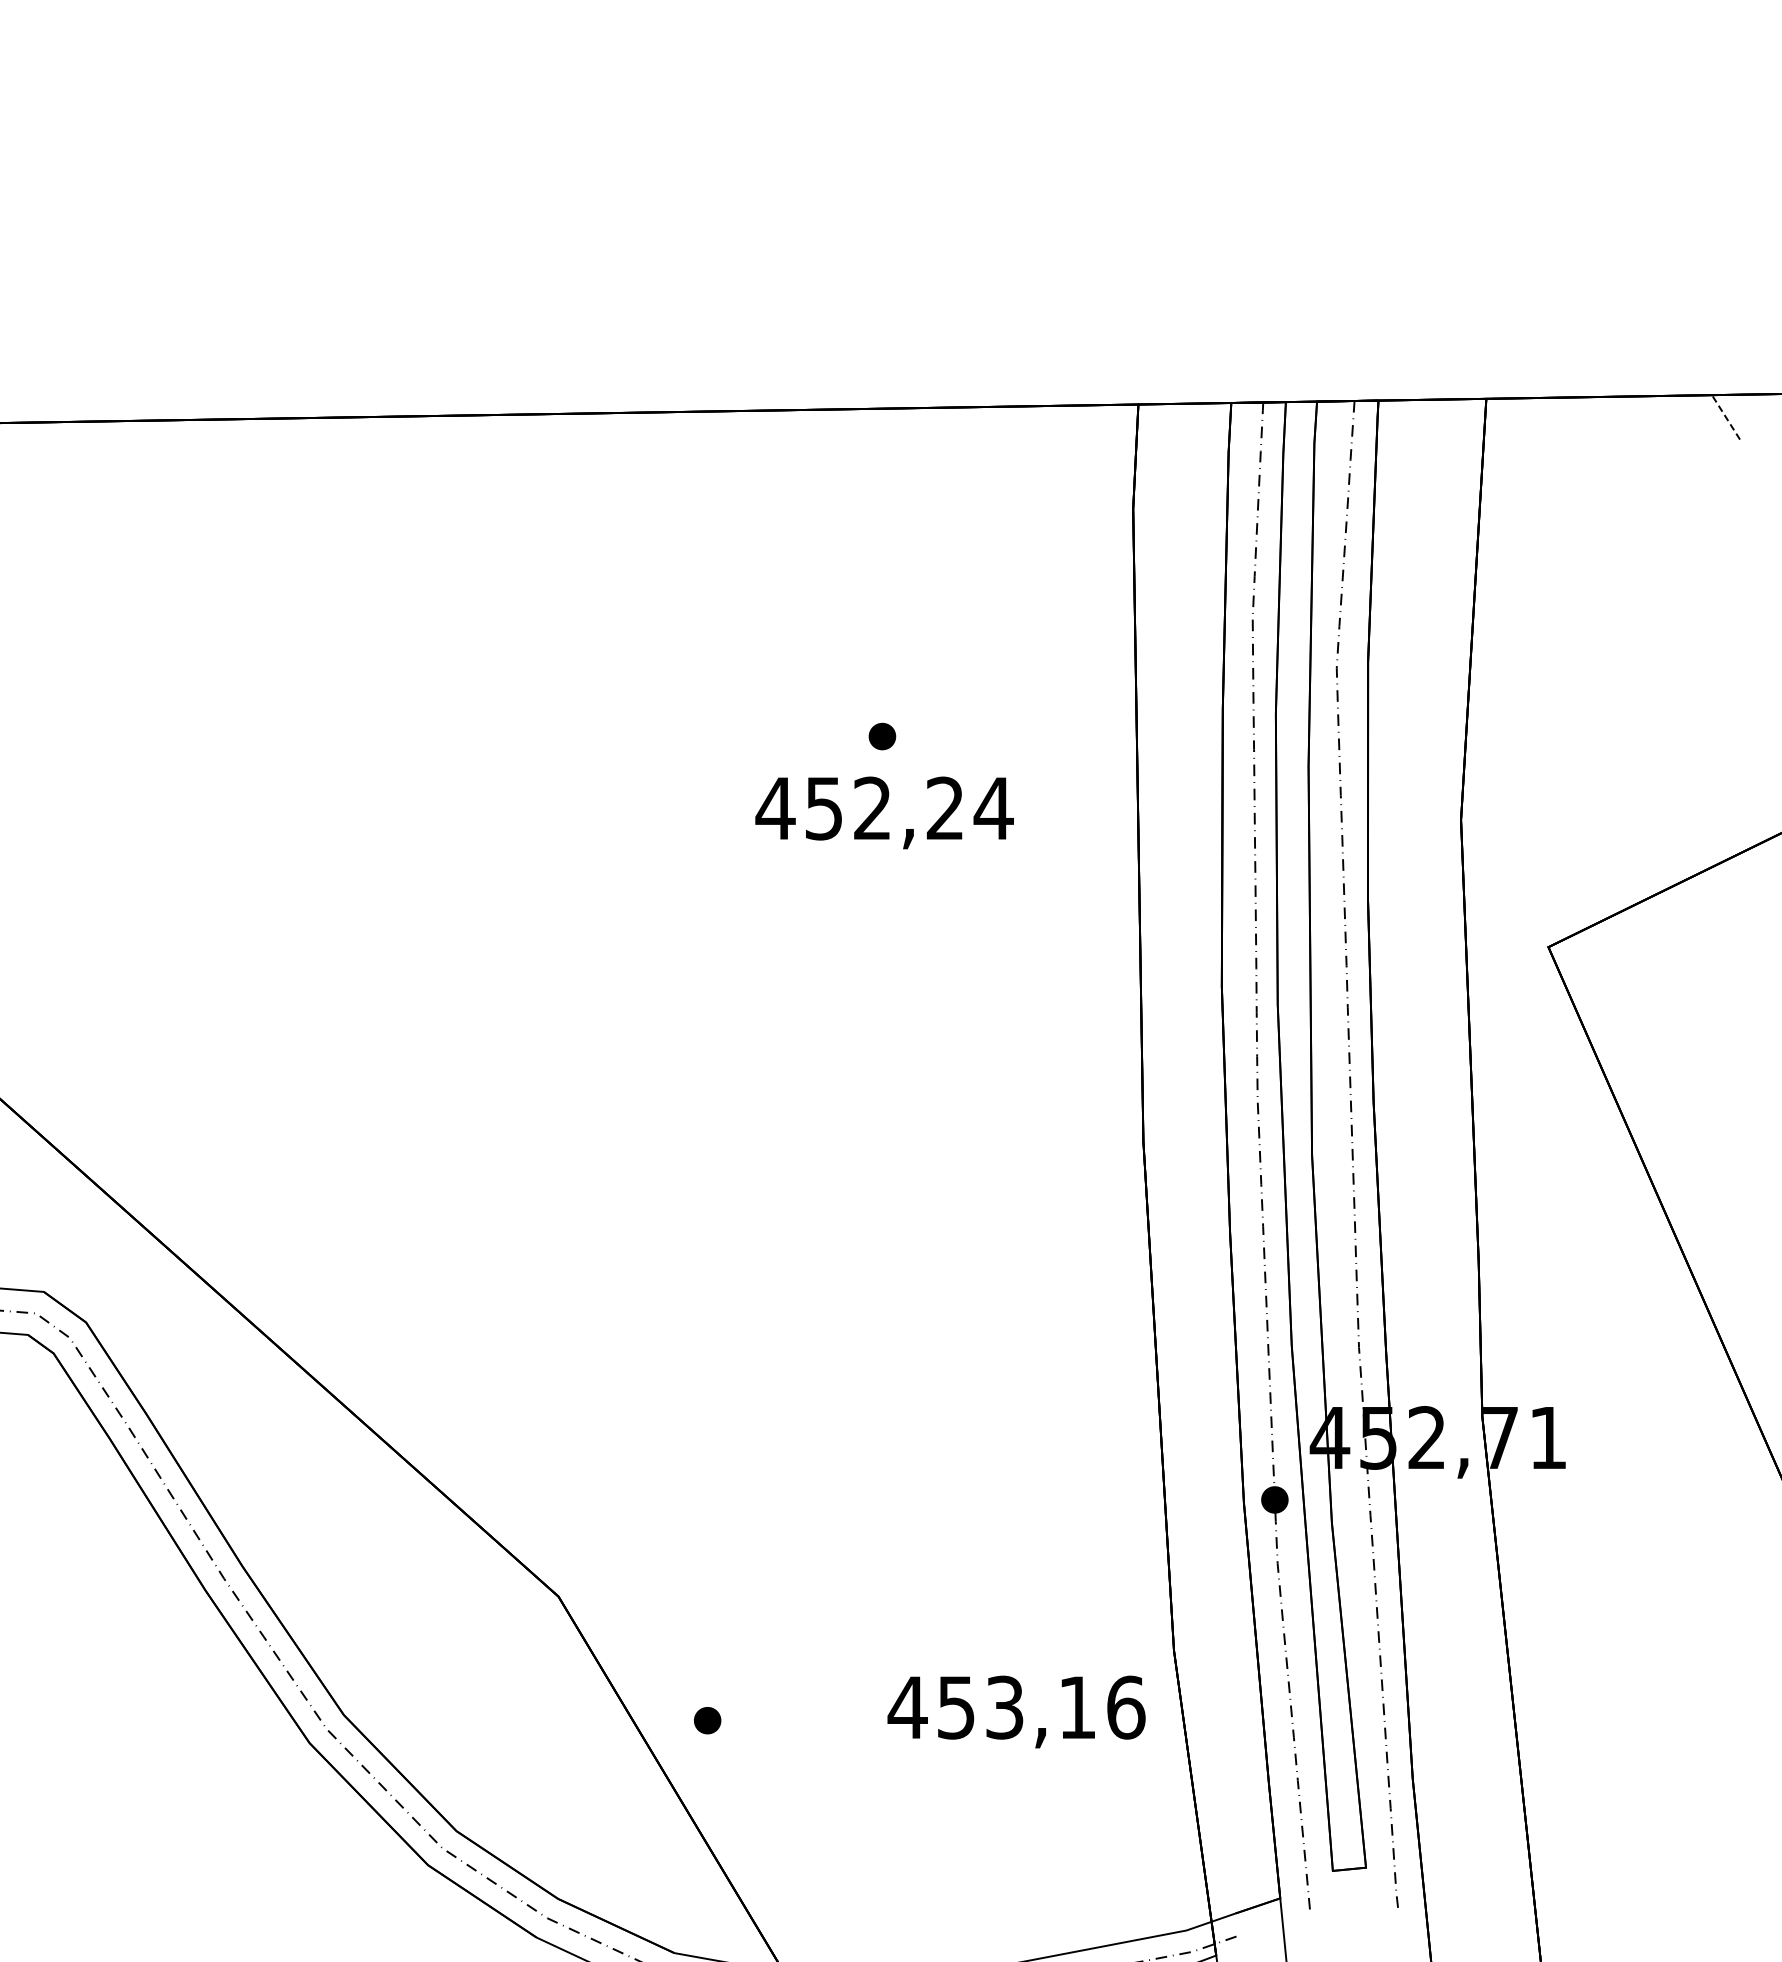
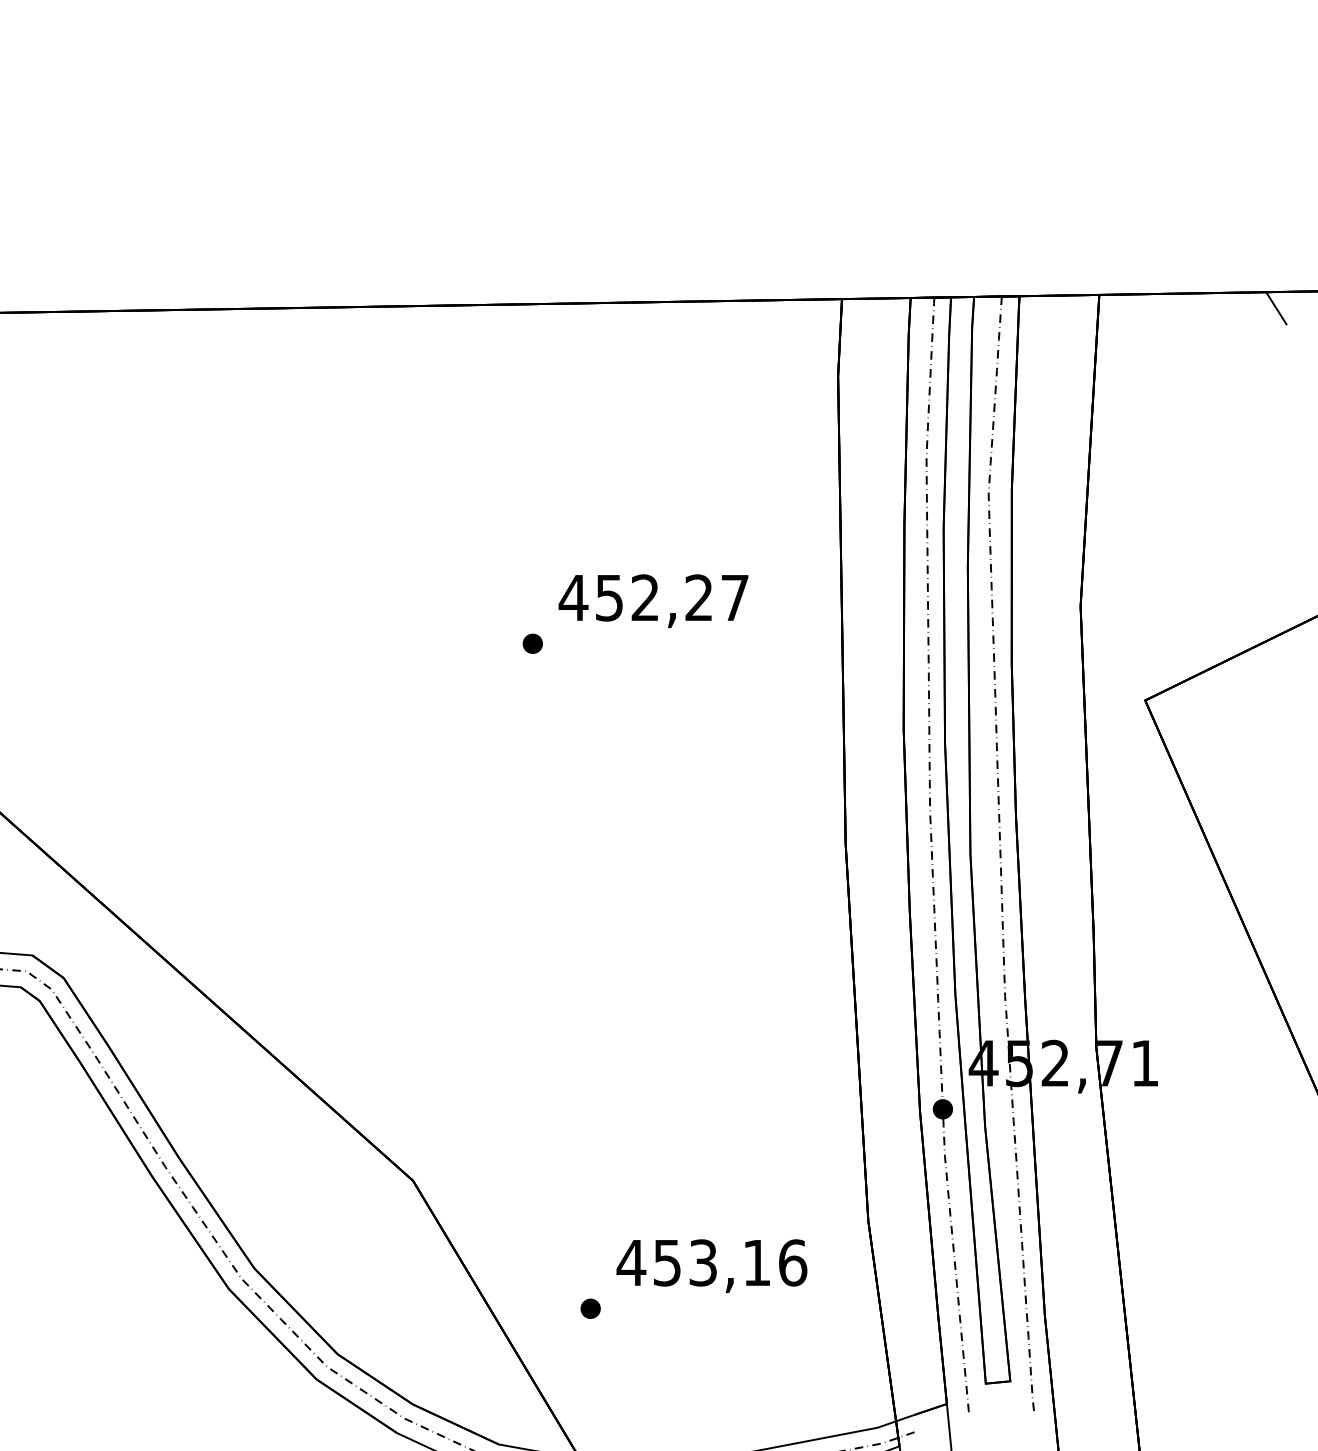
line: (1725, 416) -> (1276, 307), dashed -> solid
part: (882, 736) -> (532, 643), moved
text: (993, 808) -> (734, 597), 452,24 -> 452,27
text: (1016, 1711) -> (711, 1265), moved
part: (707, 1720) -> (590, 1308), moved

